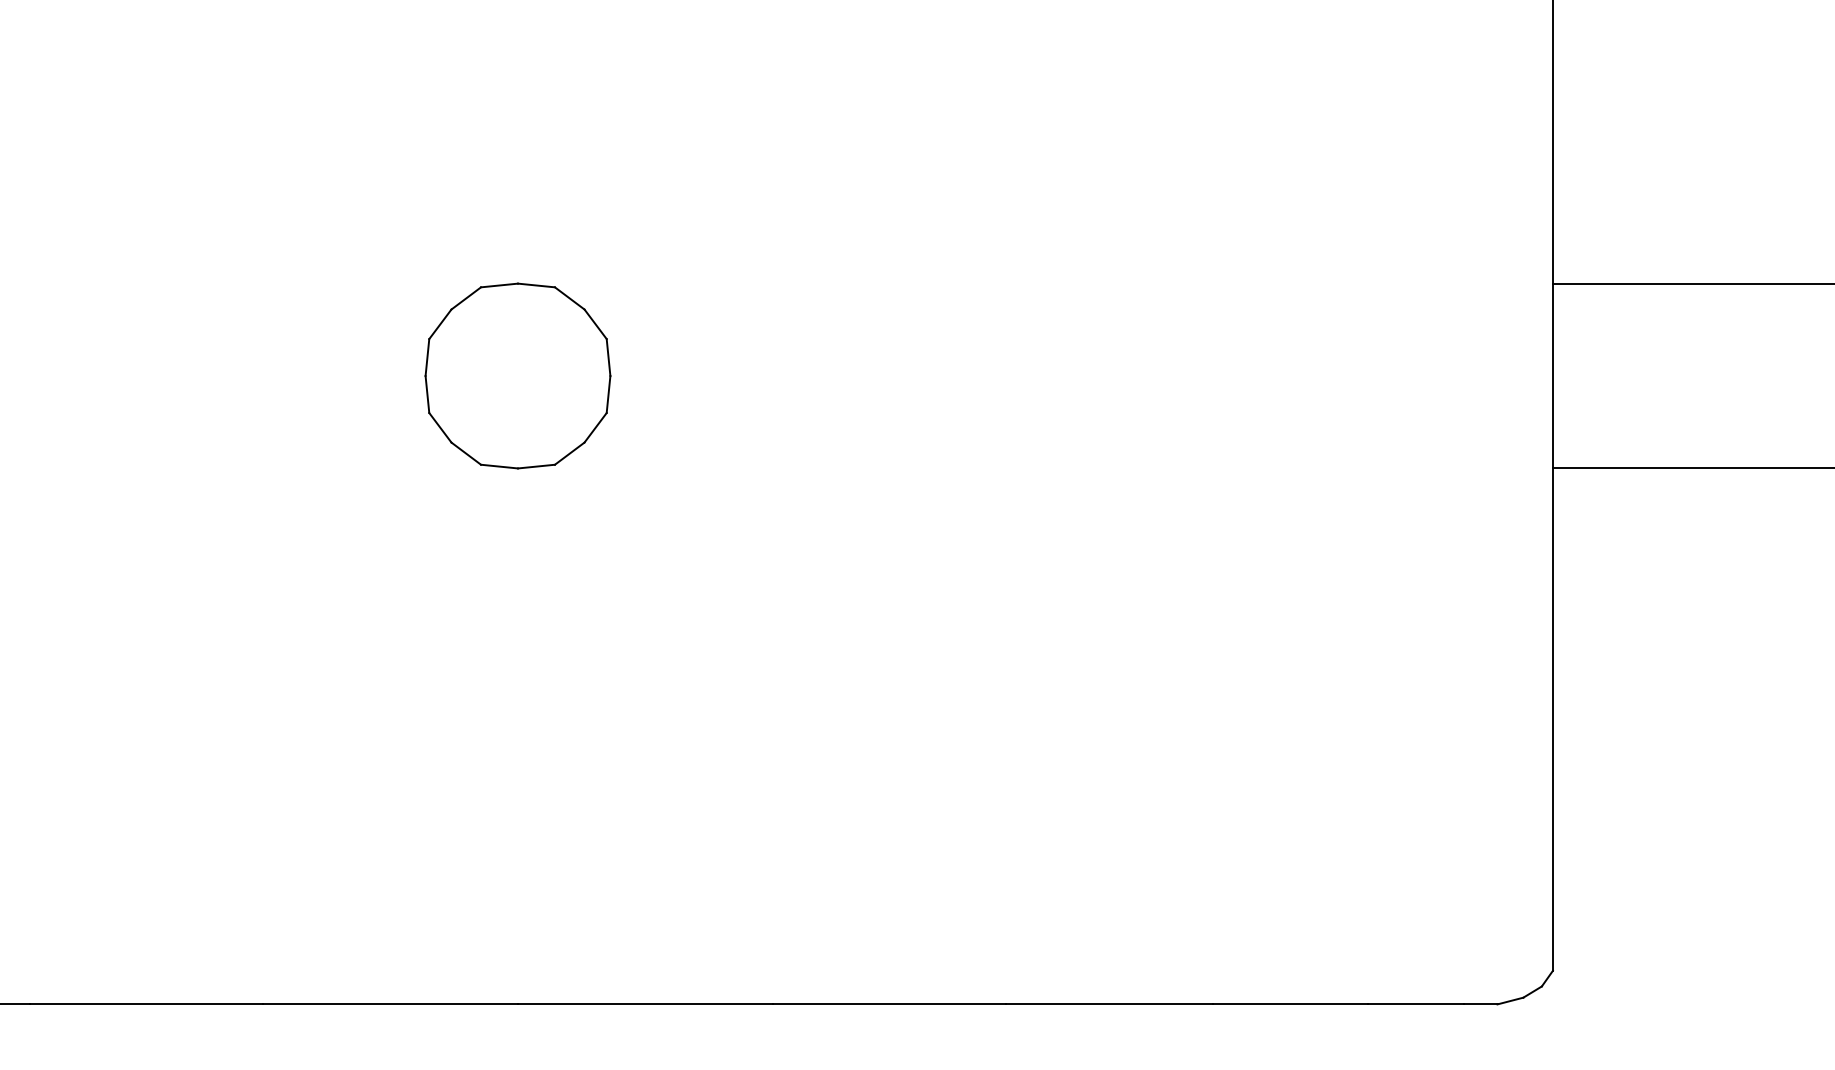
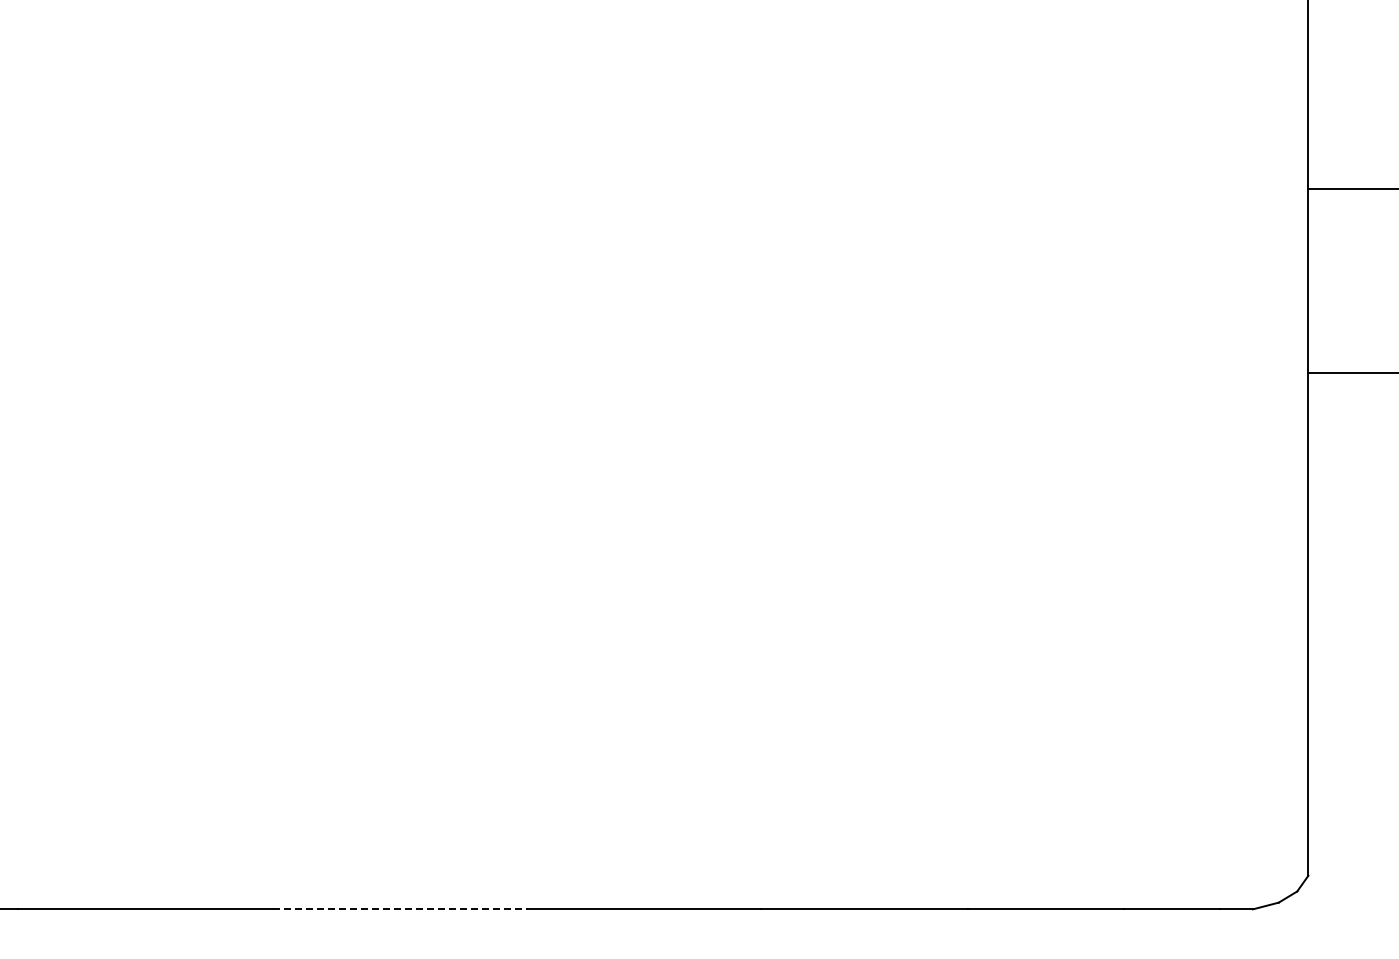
part: (517, 375) -> (272, 280), removed
line: (645, 1004) -> (400, 909), solid -> dashed

